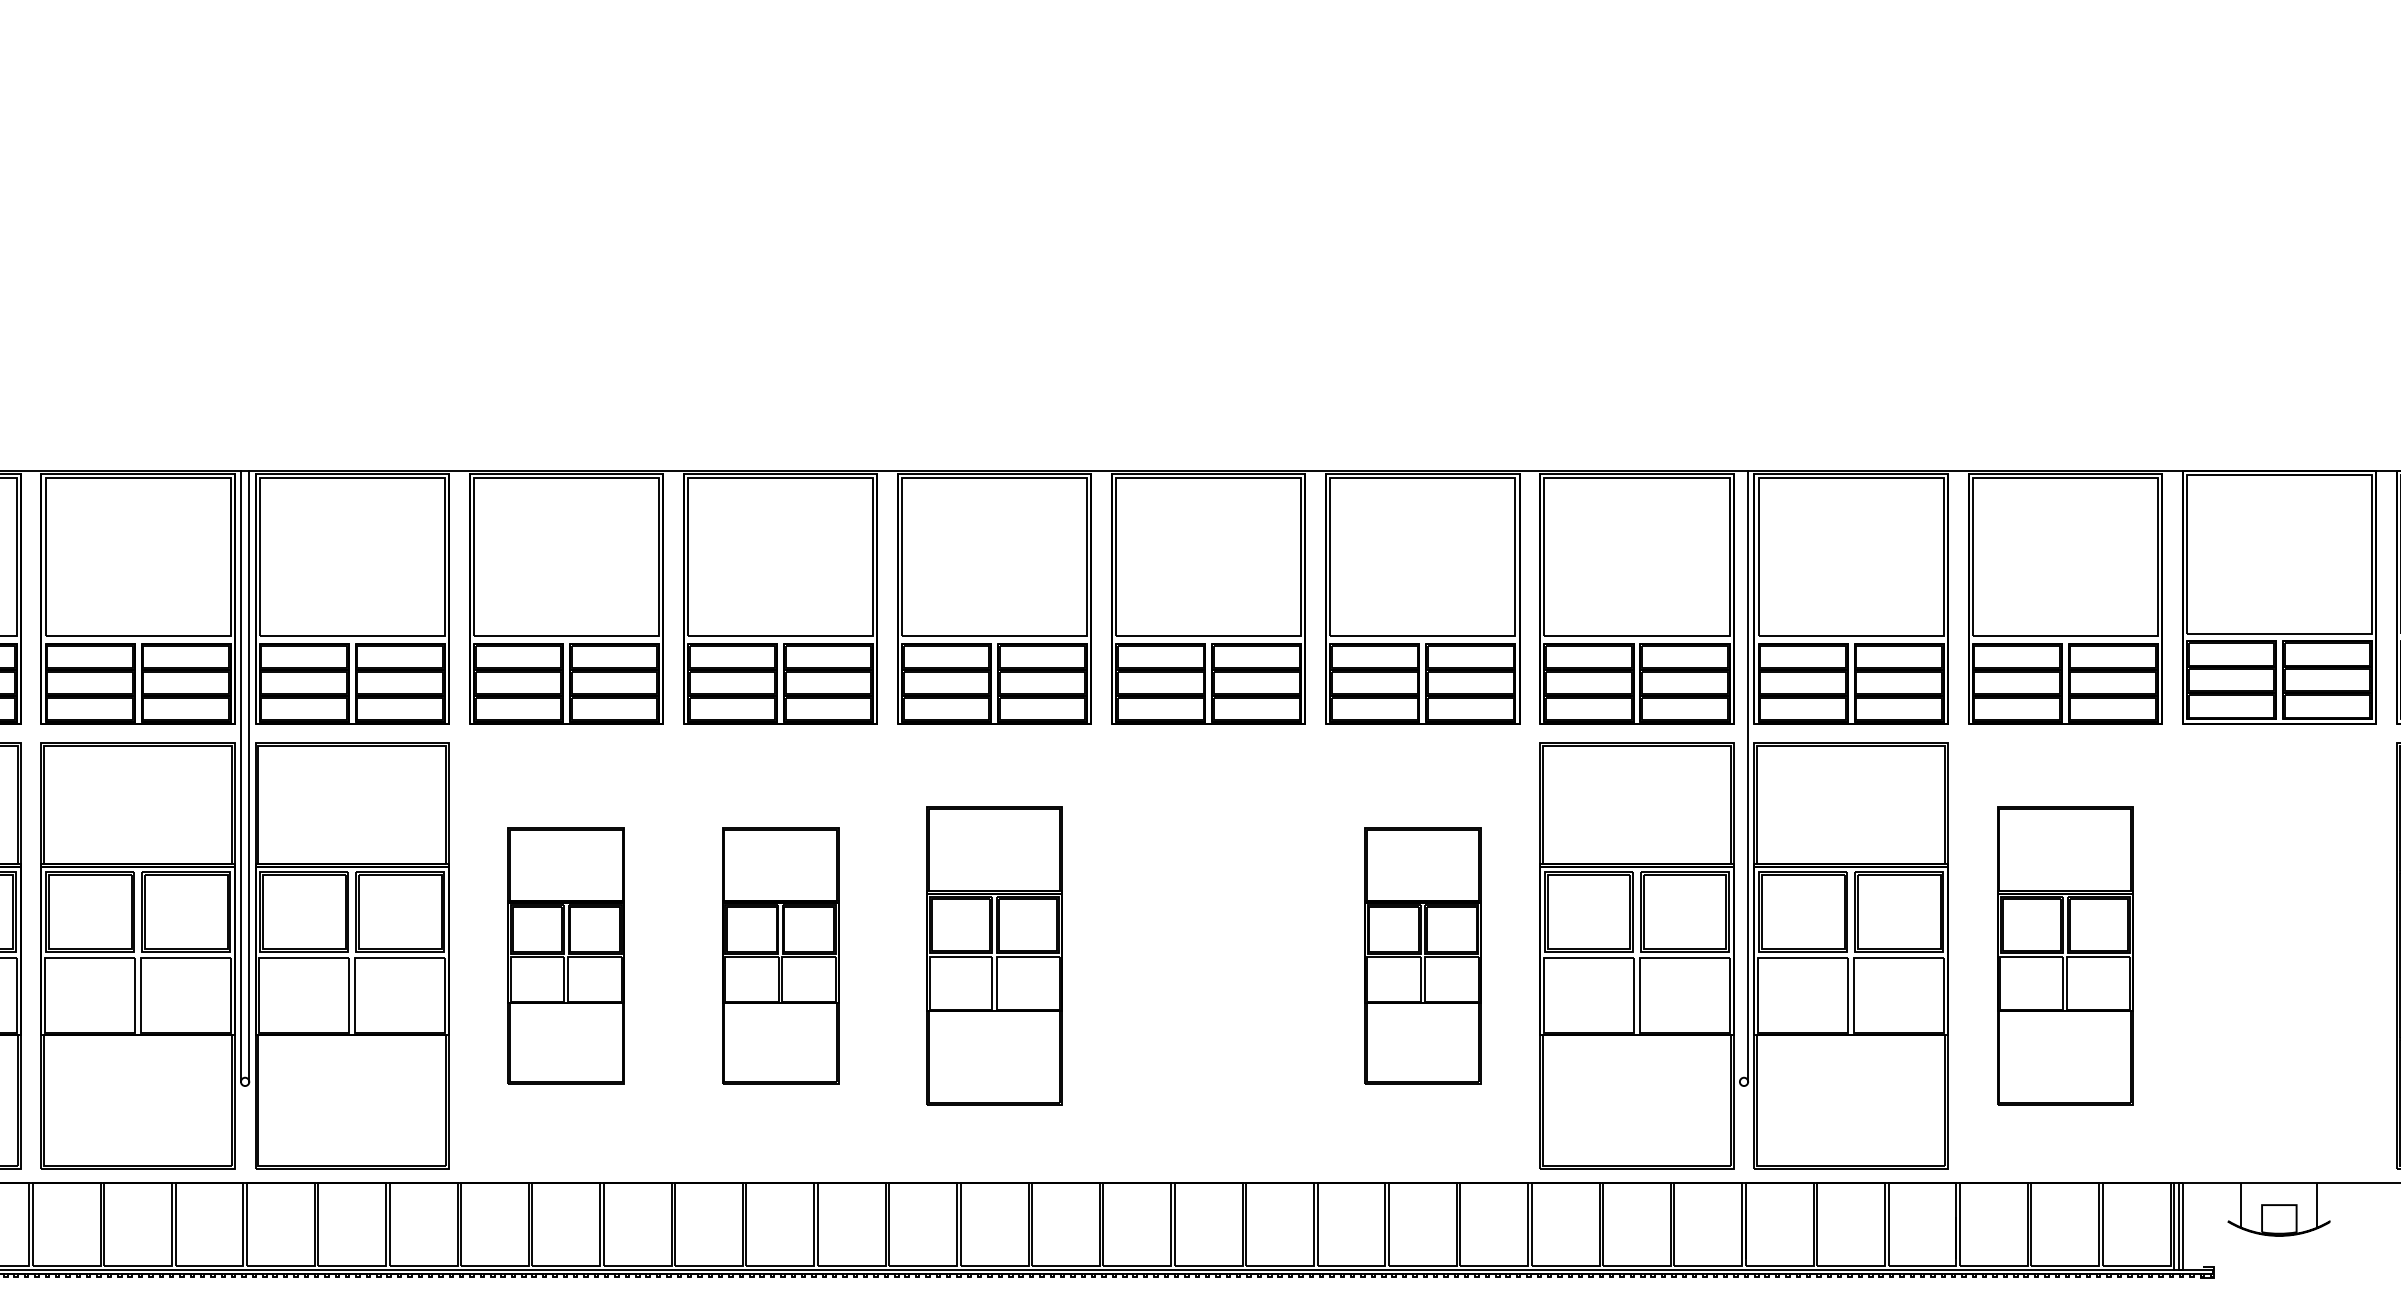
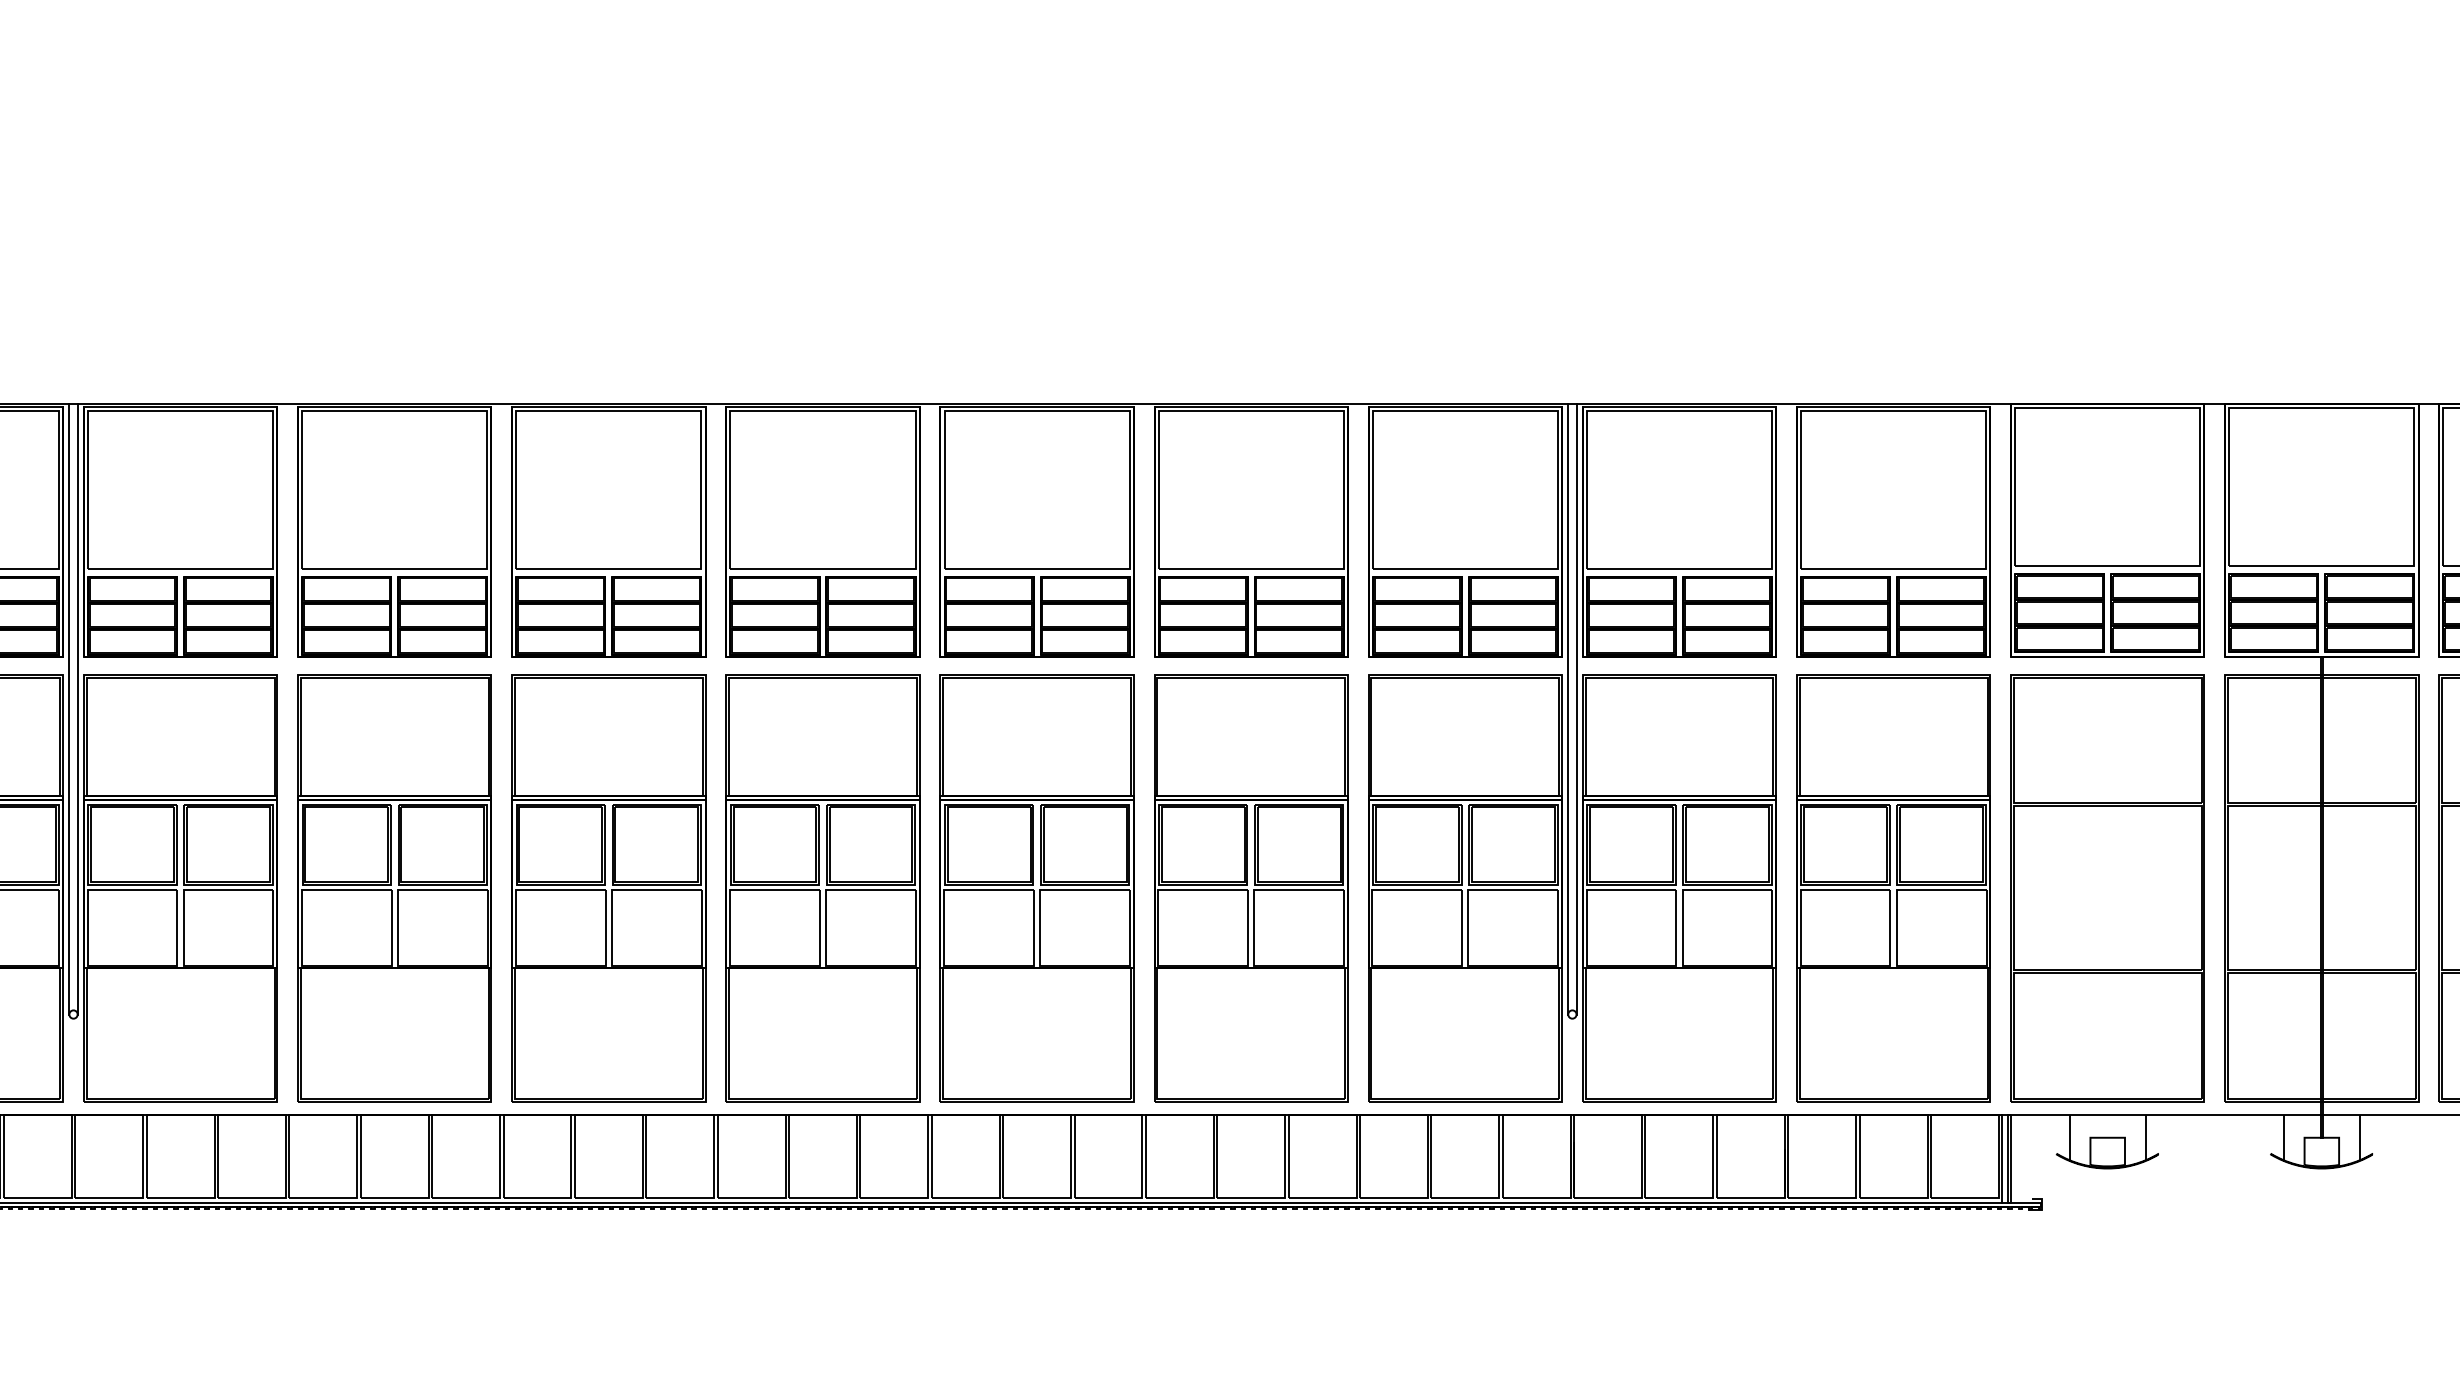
line: (1740, 775) -> (1568, 708), added
part: (566, 955) -> (394, 888), size x1.67
part: (780, 955) -> (608, 888), size x1.67
part: (994, 955) -> (822, 888), size x1.43
part: (1208, 955) -> (1036, 888), added
part: (1423, 955) -> (1251, 888), size x1.67
part: (2065, 955) -> (1893, 888), size x1.43
part: (2279, 955) -> (2107, 888), added

